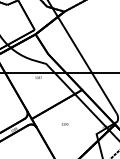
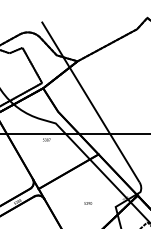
text: (65, 124) -> (88, 203), moved

